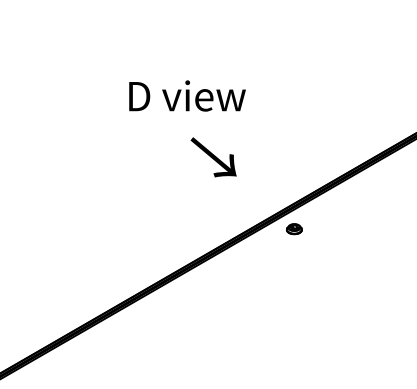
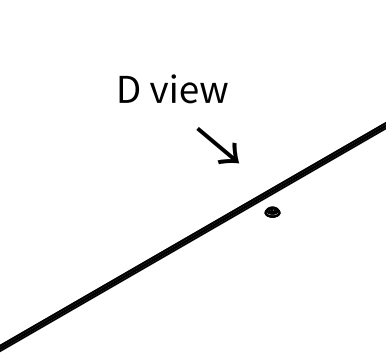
text: (213, 157) -> (217, 145), moved

